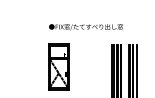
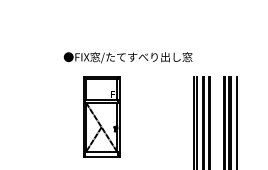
text: (86, 27) -> (128, 58), moved

